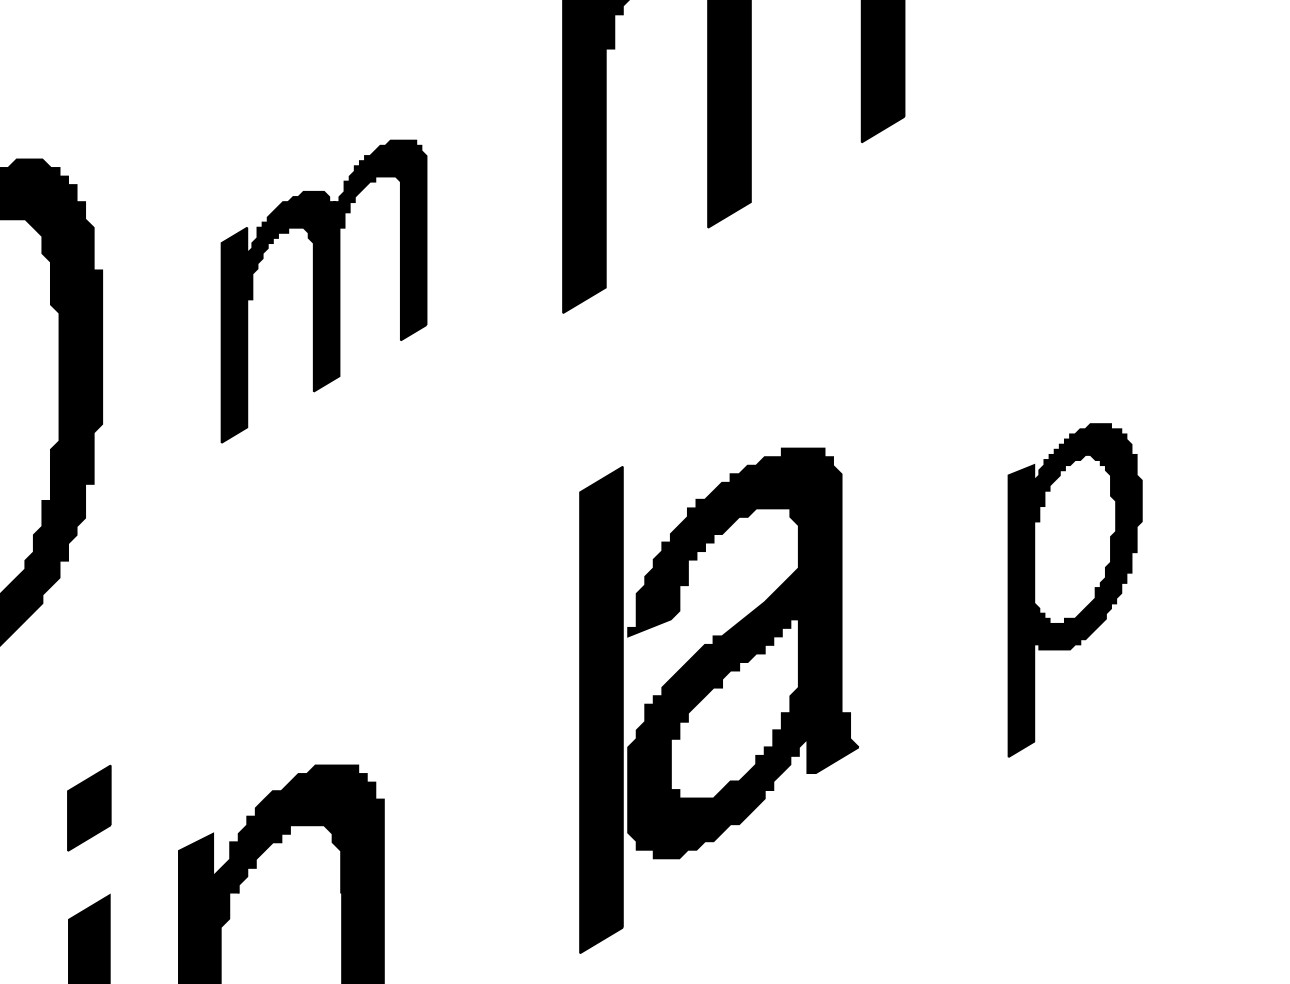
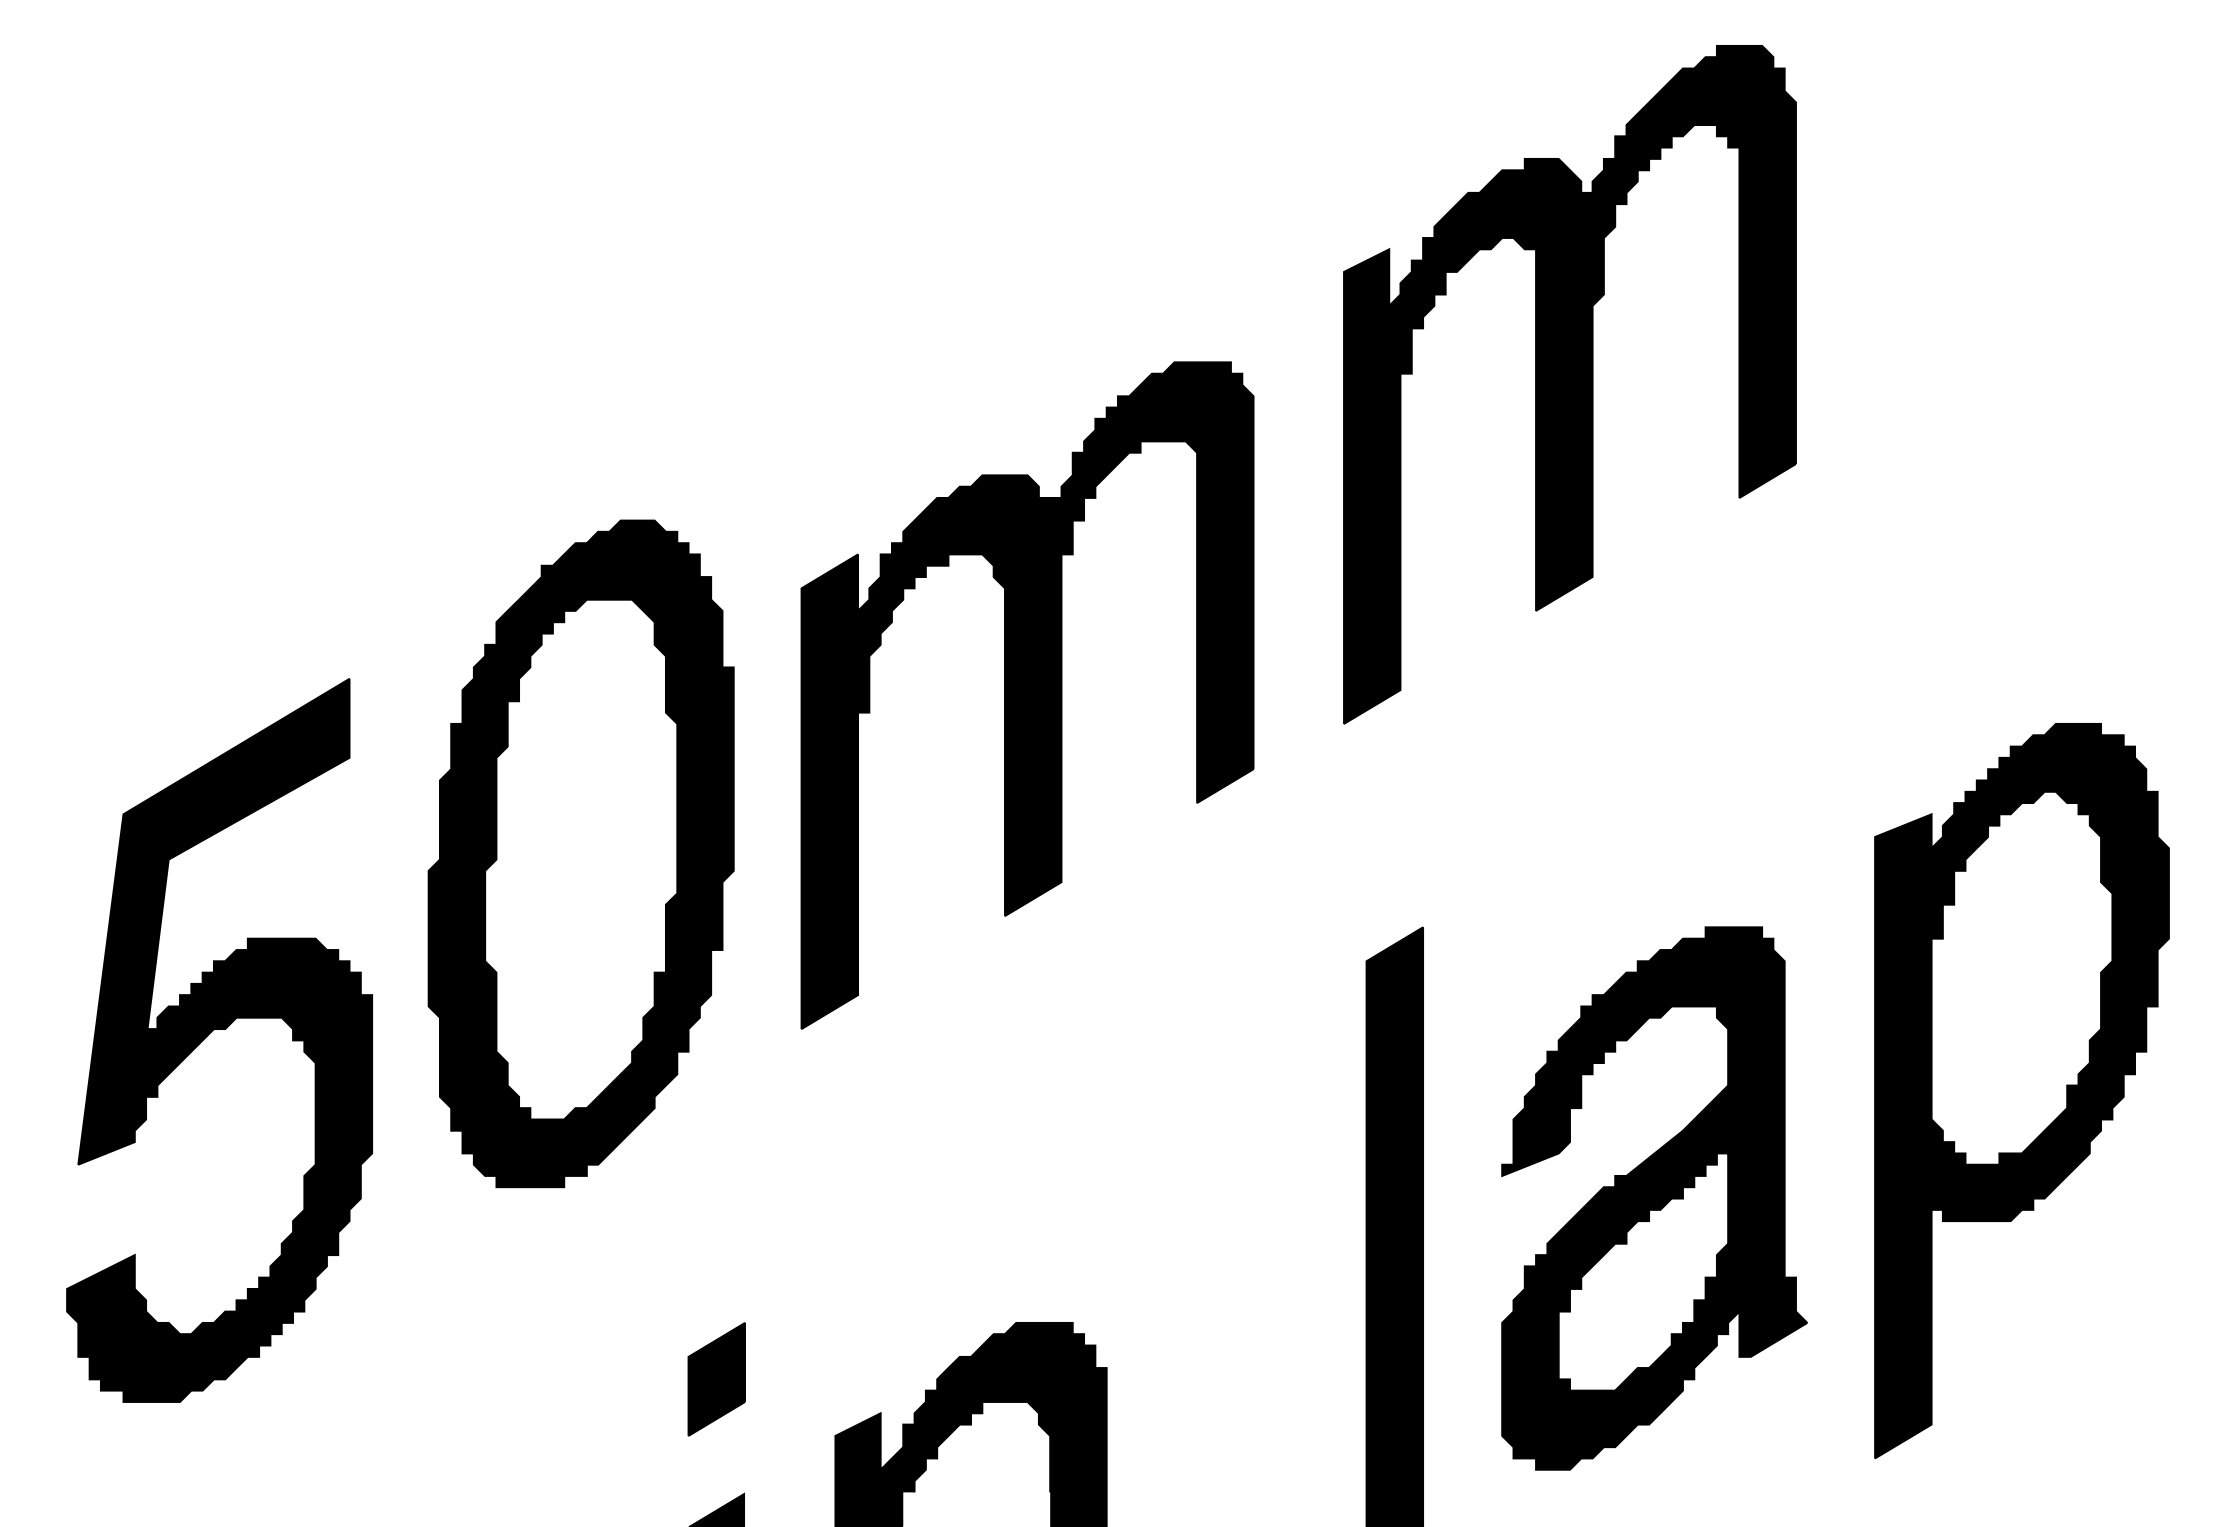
part: (324, 291) -> (1027, 695), size x1.67
part: (1074, 590) -> (2021, 1091), size x1.67
part: (743, 653) -> (1654, 1198), moved

